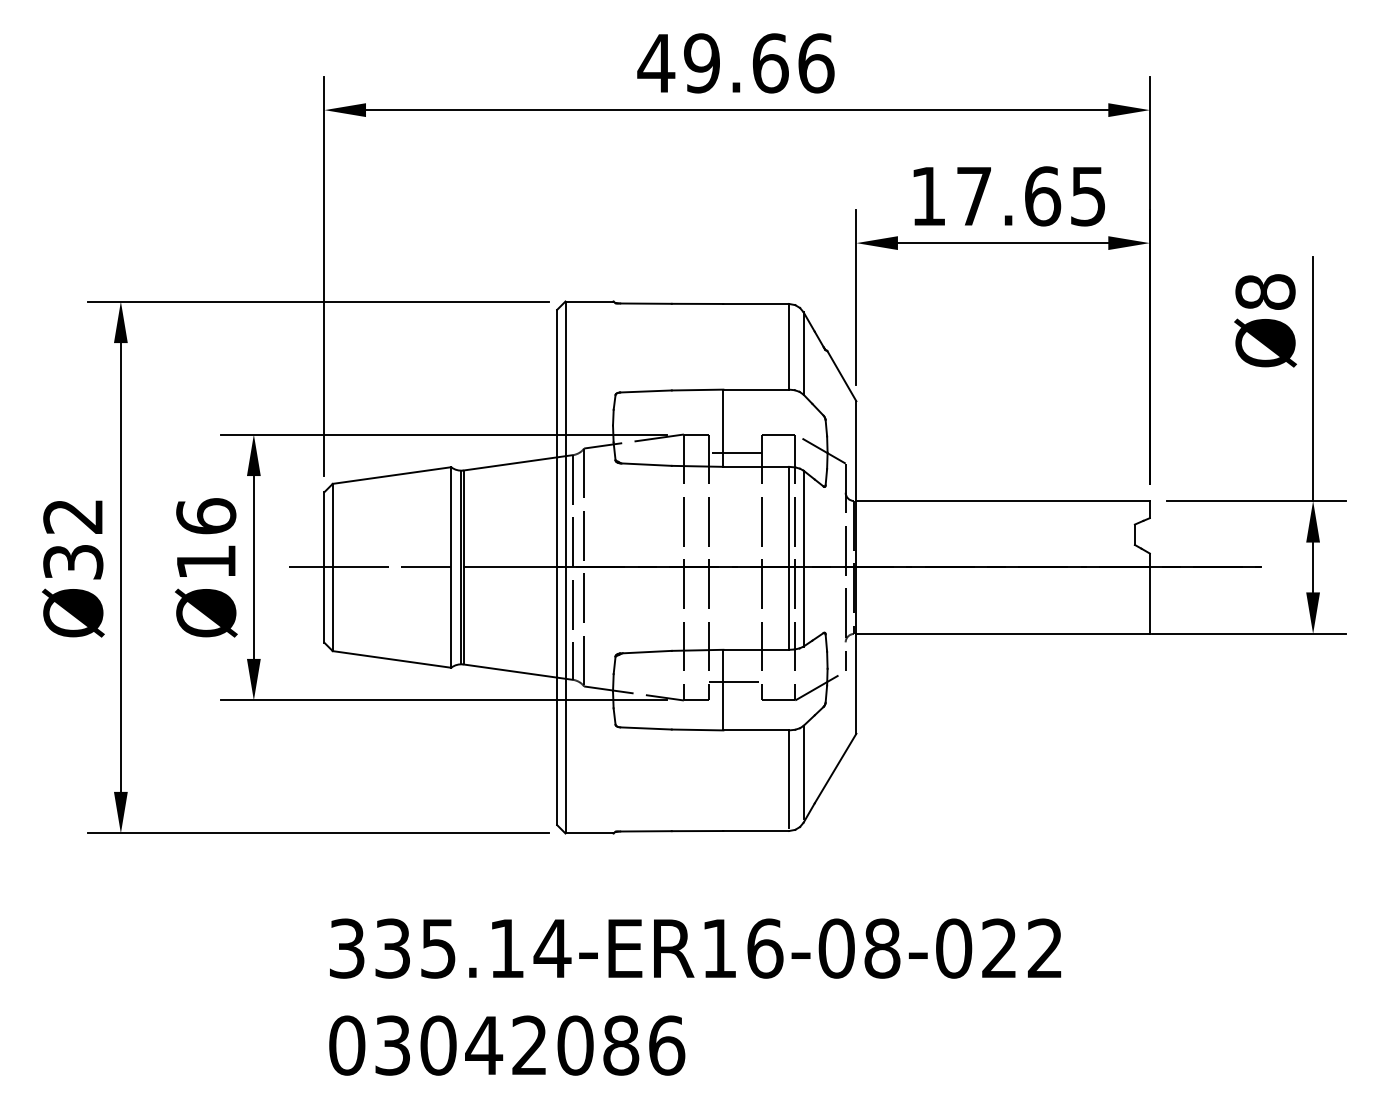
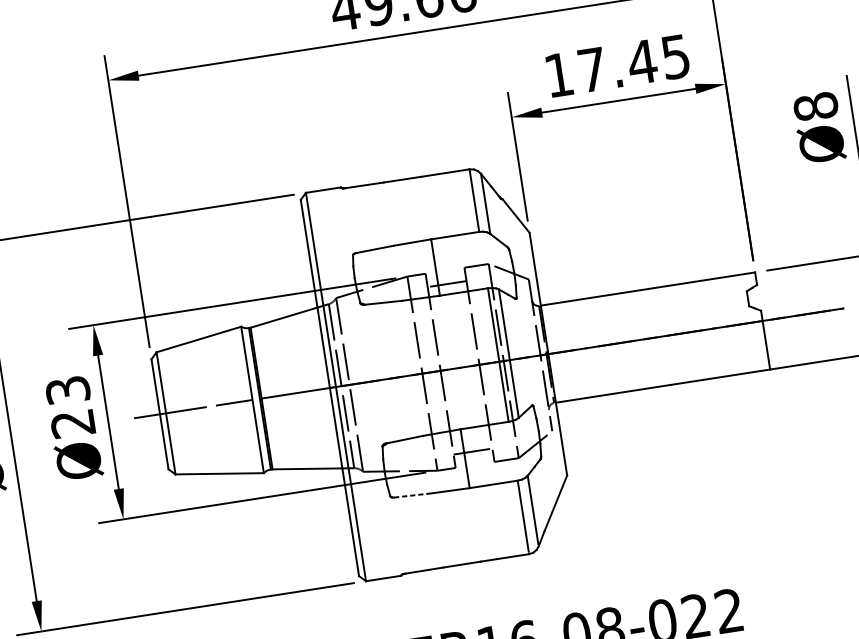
text: (1042, 196) -> (642, 62), 17.65 -> 17.45
text: (206, 538) -> (70, 406), Ø16 -> Ø23
line: (645, 728) -> (412, 495), solid -> dashed

